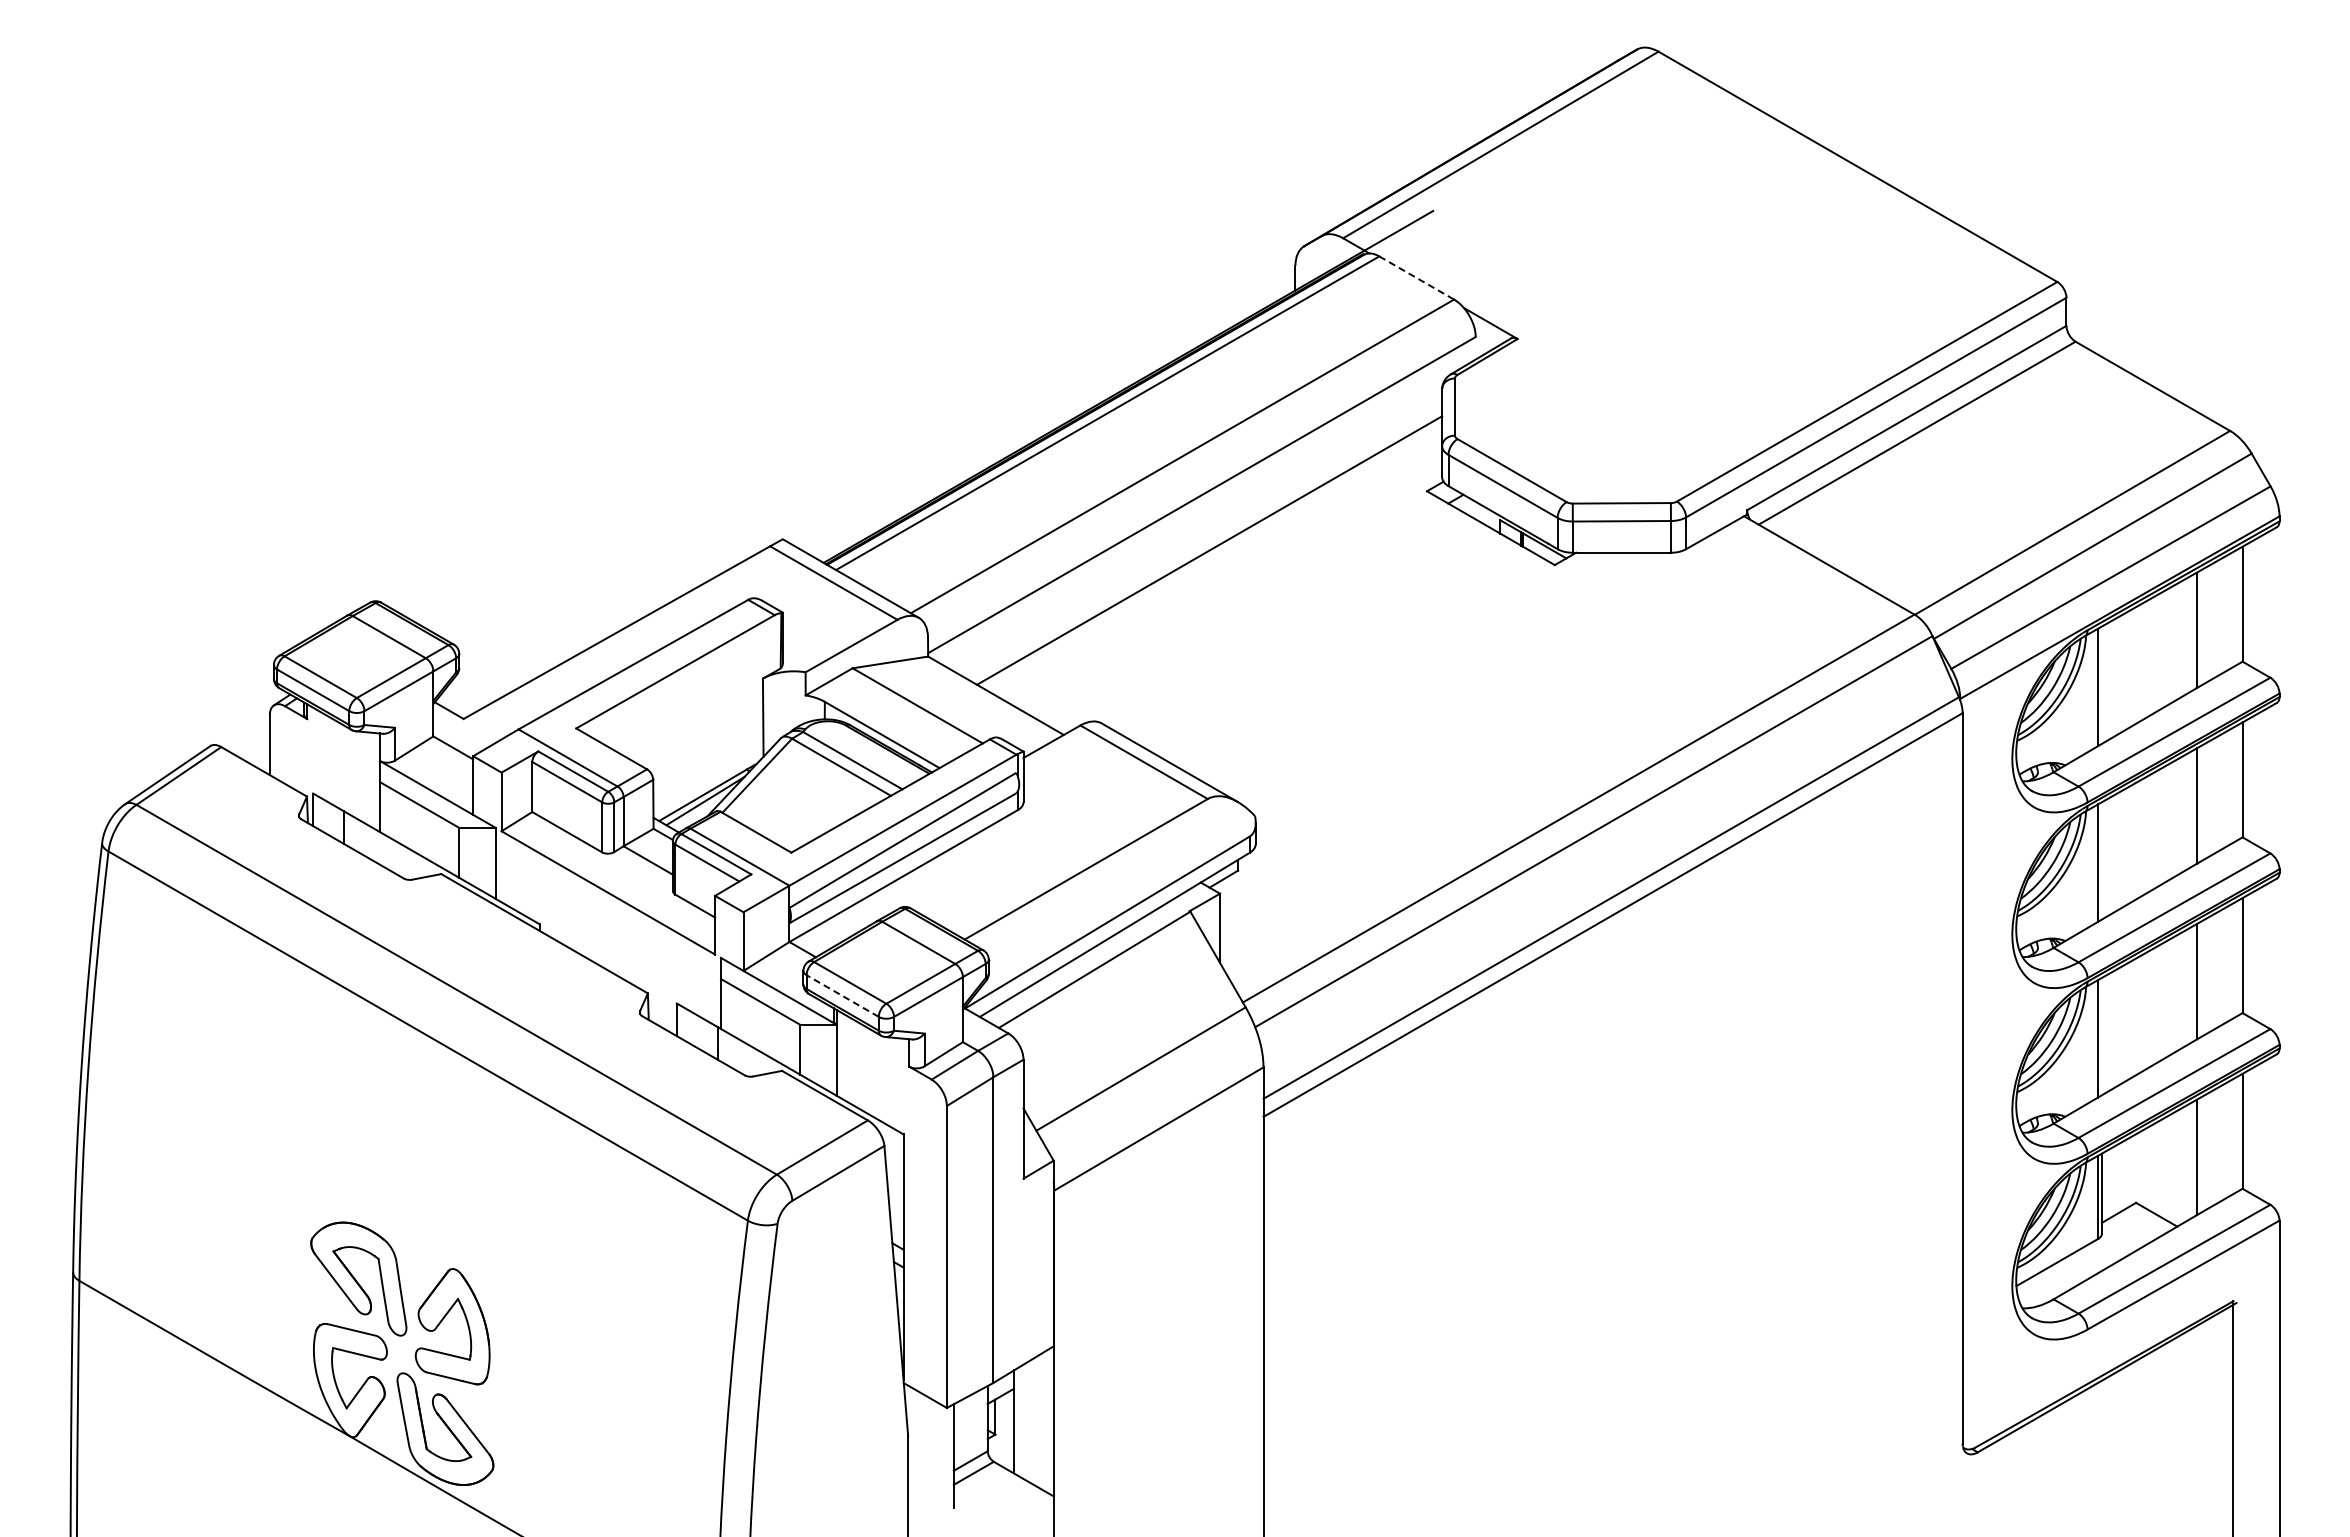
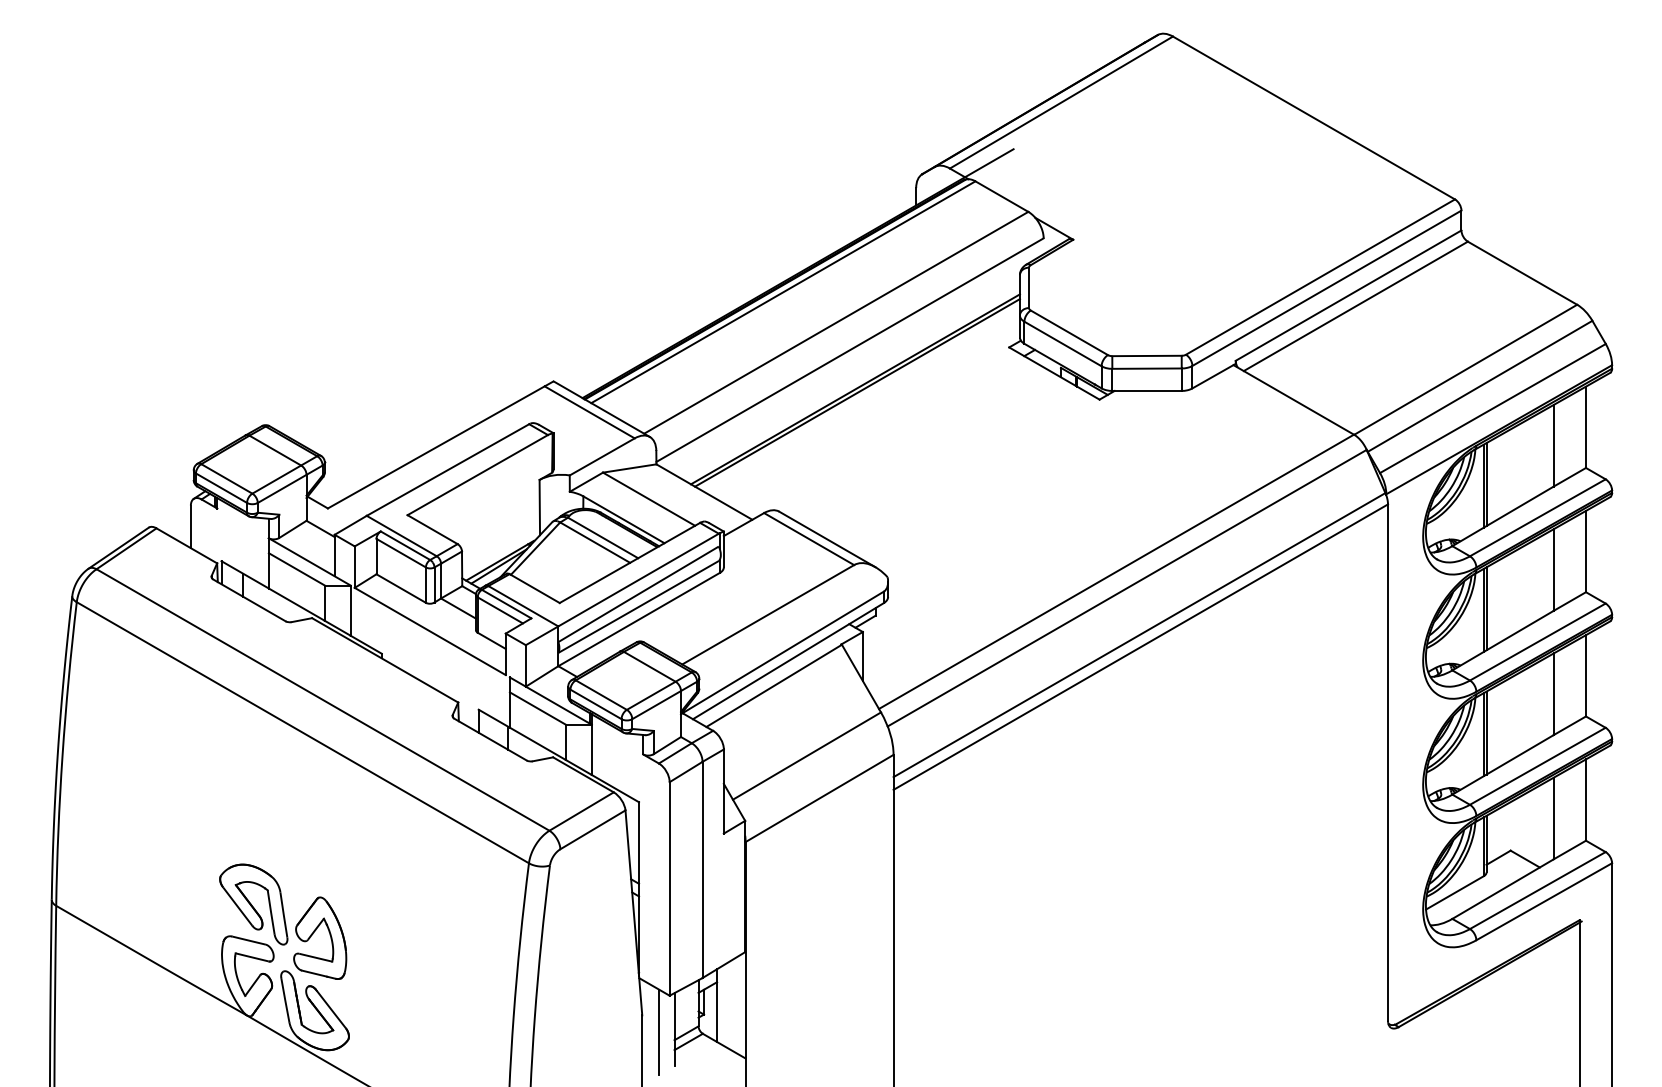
line: (1417, 278) -> (1002, 196), dashed -> solid
line: (1212, 555) -> (857, 392), added
line: (2101, 684) -> (1486, 484), added
line: (2101, 860) -> (1486, 608), added
line: (842, 996) -> (595, 704), dashed -> solid
line: (2101, 1036) -> (1486, 733), added
line: (932, 1459) -> (659, 1032), added

